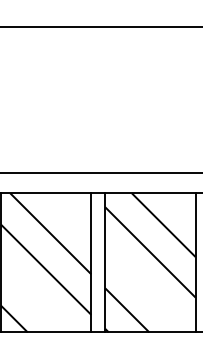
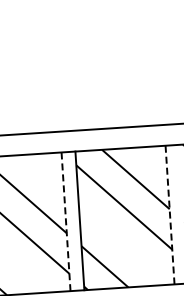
line: (91, 263) -> (66, 222), solid -> dashed
line: (195, 263) -> (170, 215), solid -> dashed

